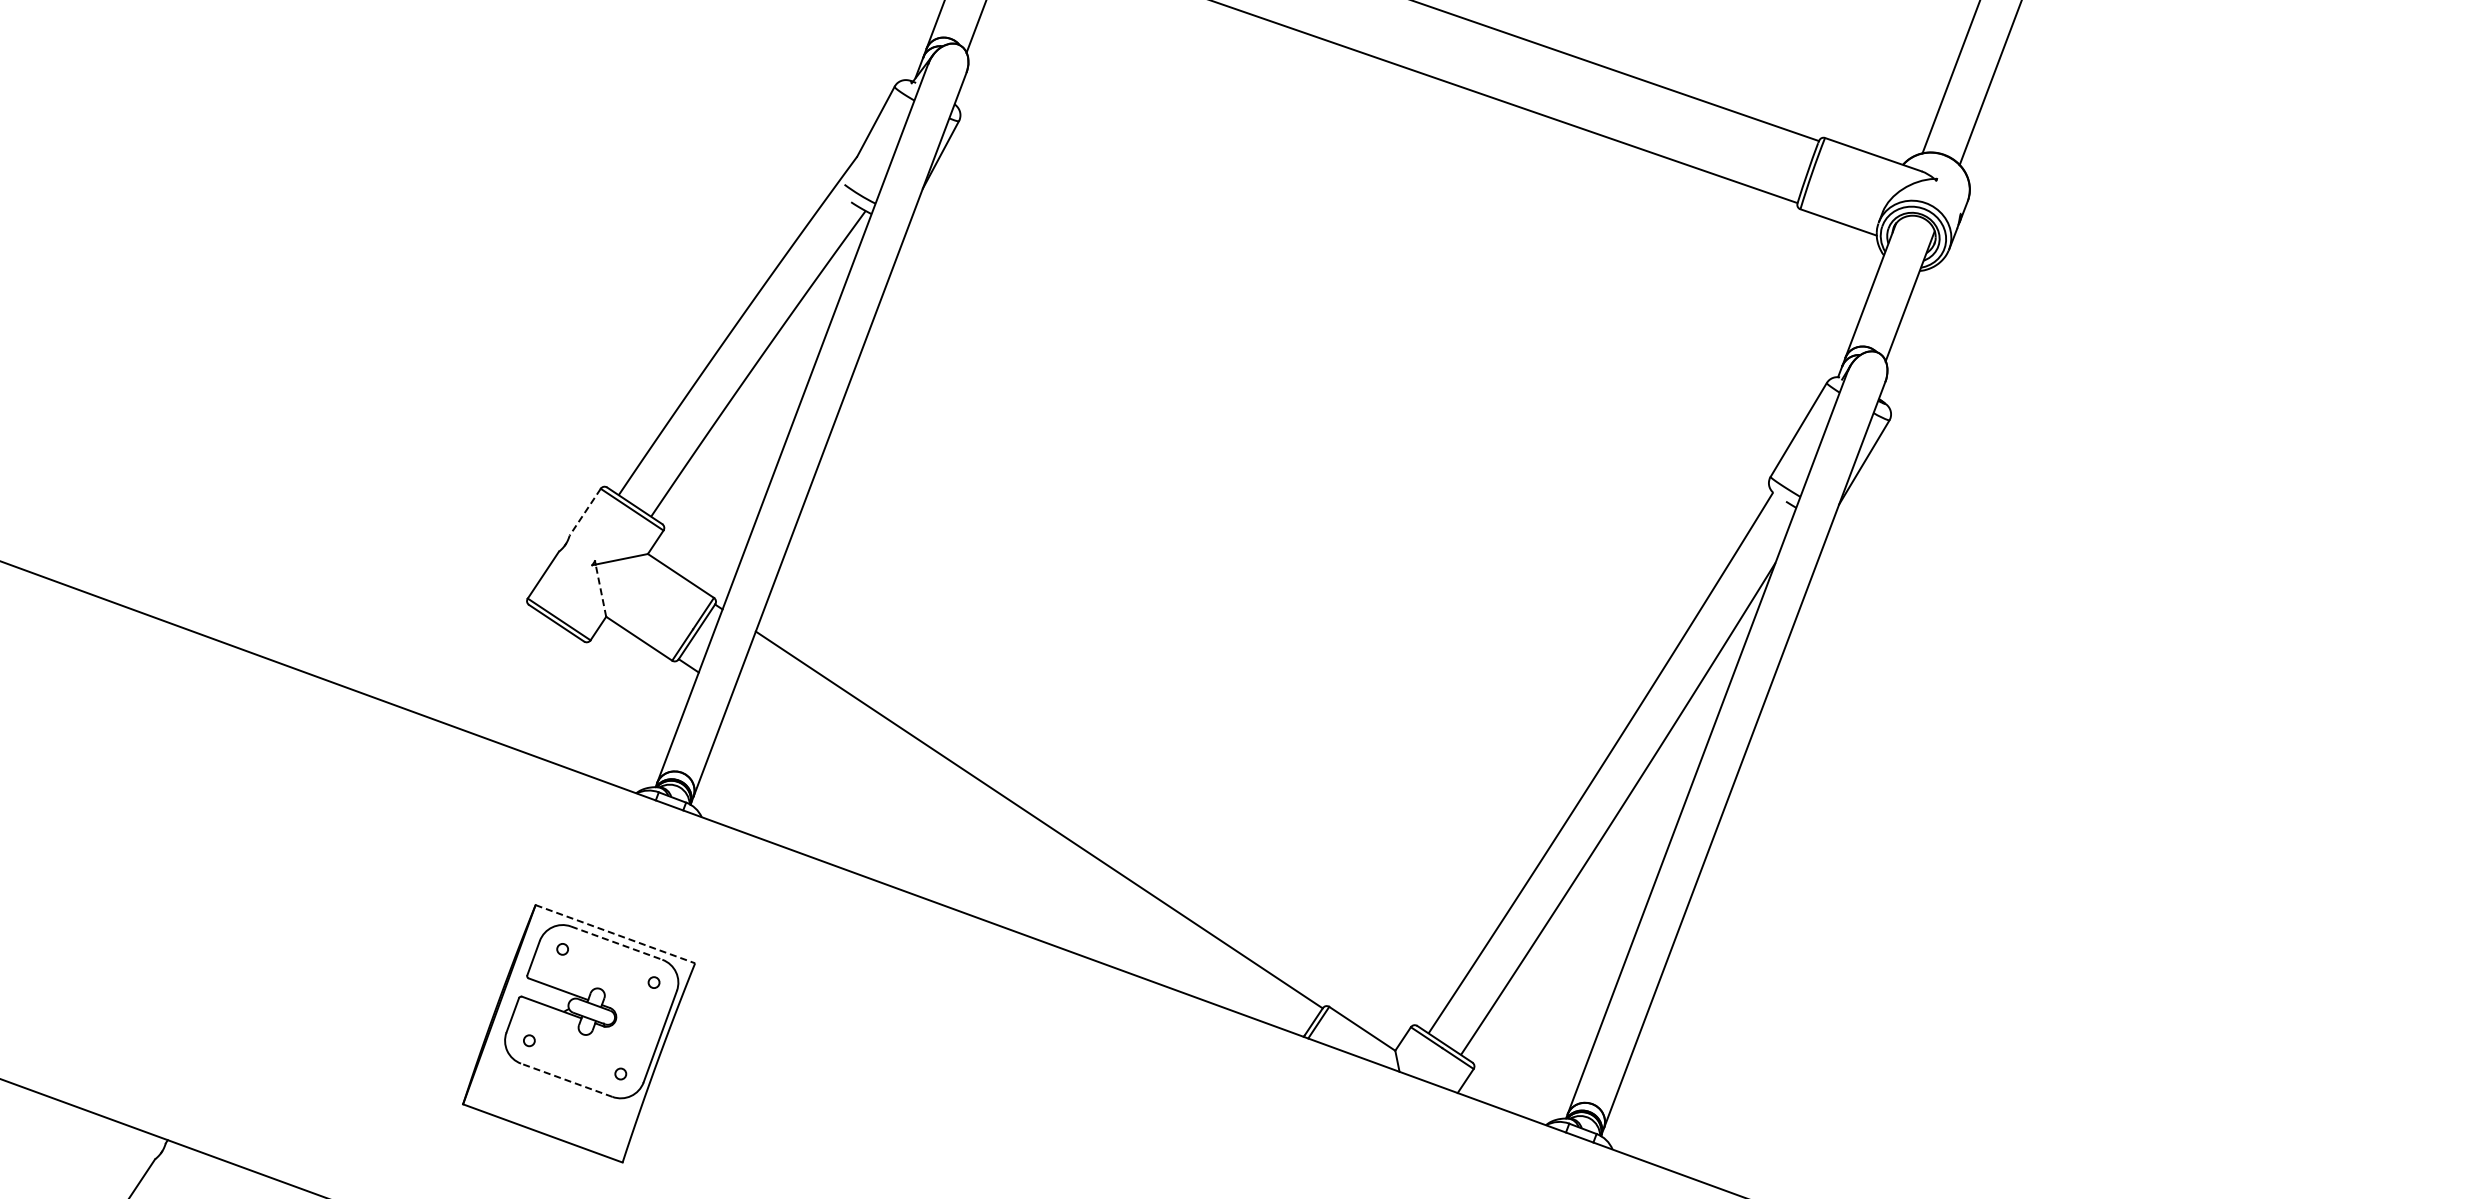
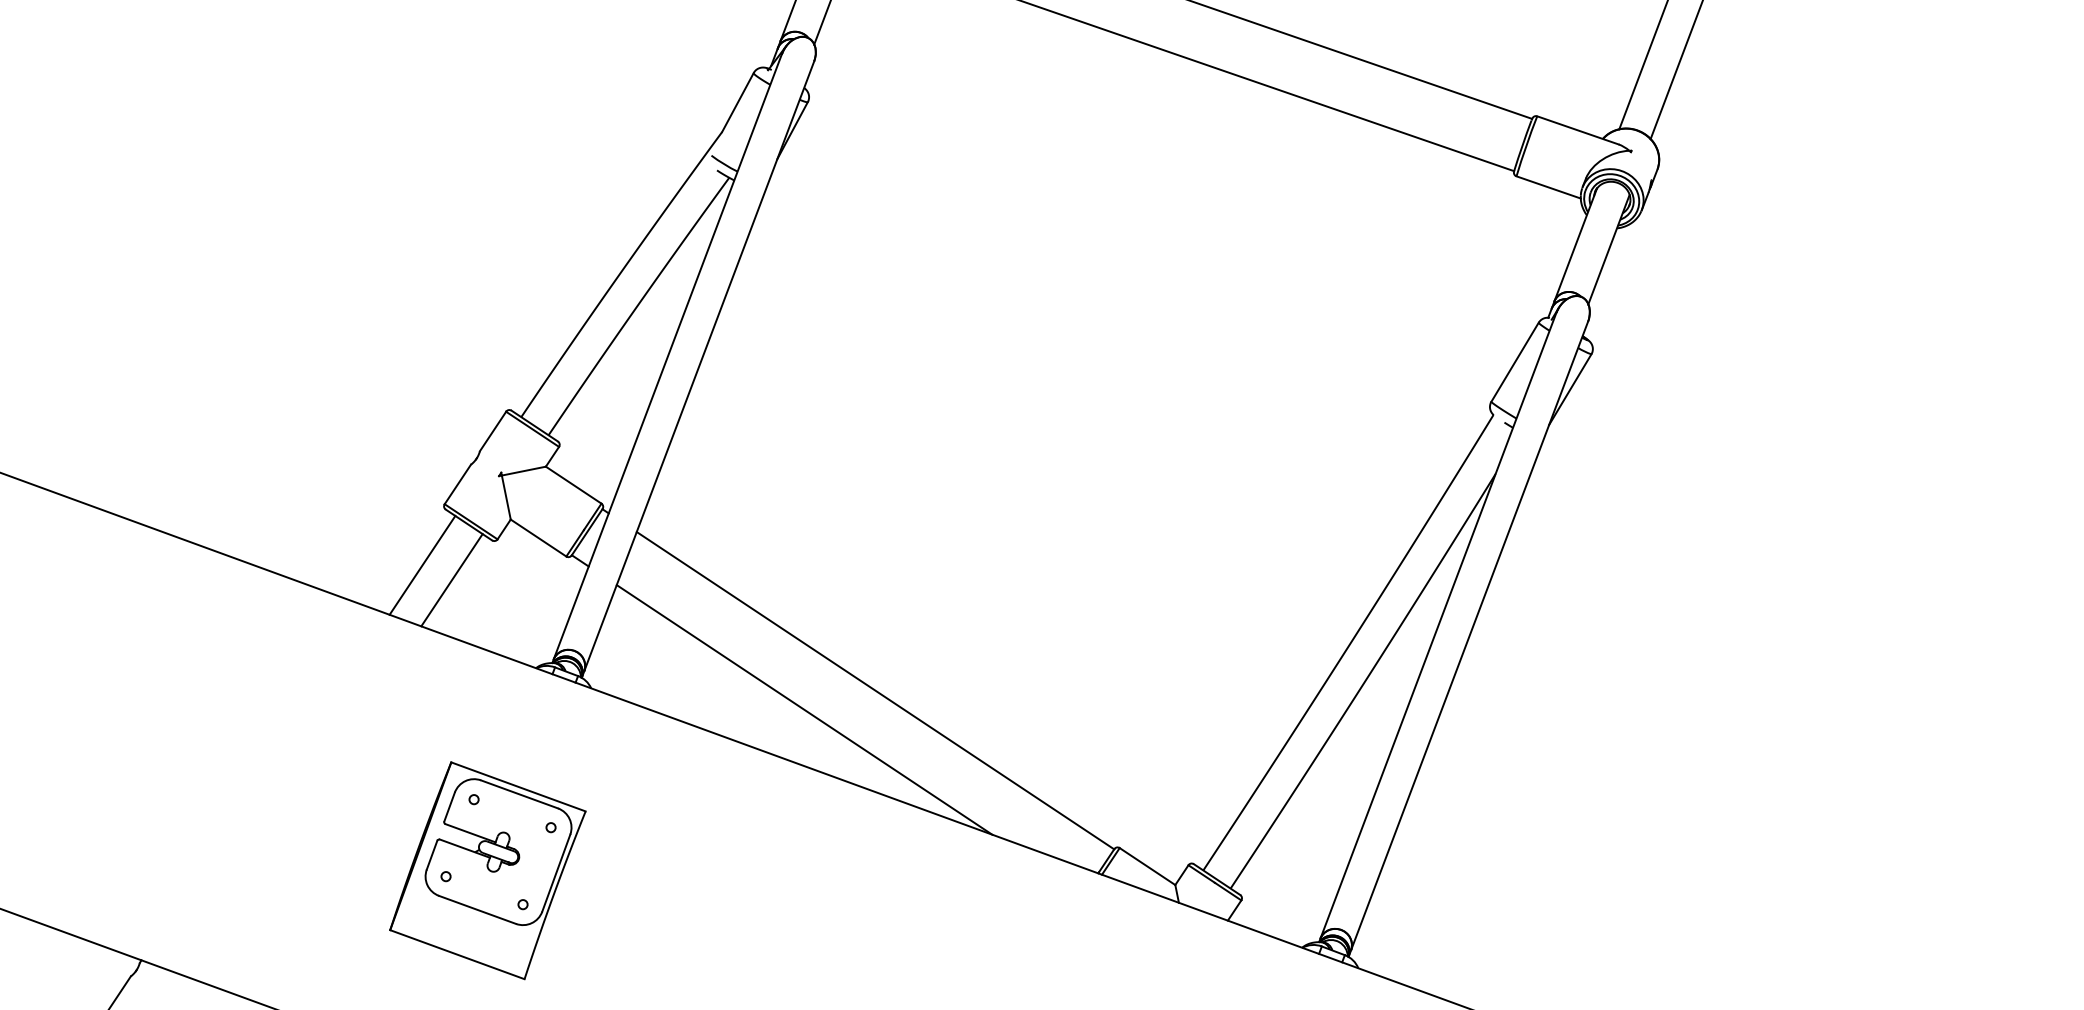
line: (584, 512) -> (492, 431), dashed -> solid
line: (600, 590) -> (505, 497), dashed -> solid
line: (501, 670) -> (422, 564), added
line: (536, 688) -> (452, 579), added
line: (954, 842) -> (804, 709), added
line: (615, 934) -> (518, 787), dashed -> solid
line: (616, 943) -> (519, 794), dashed -> solid
line: (566, 1080) -> (477, 910), dashed -> solid

